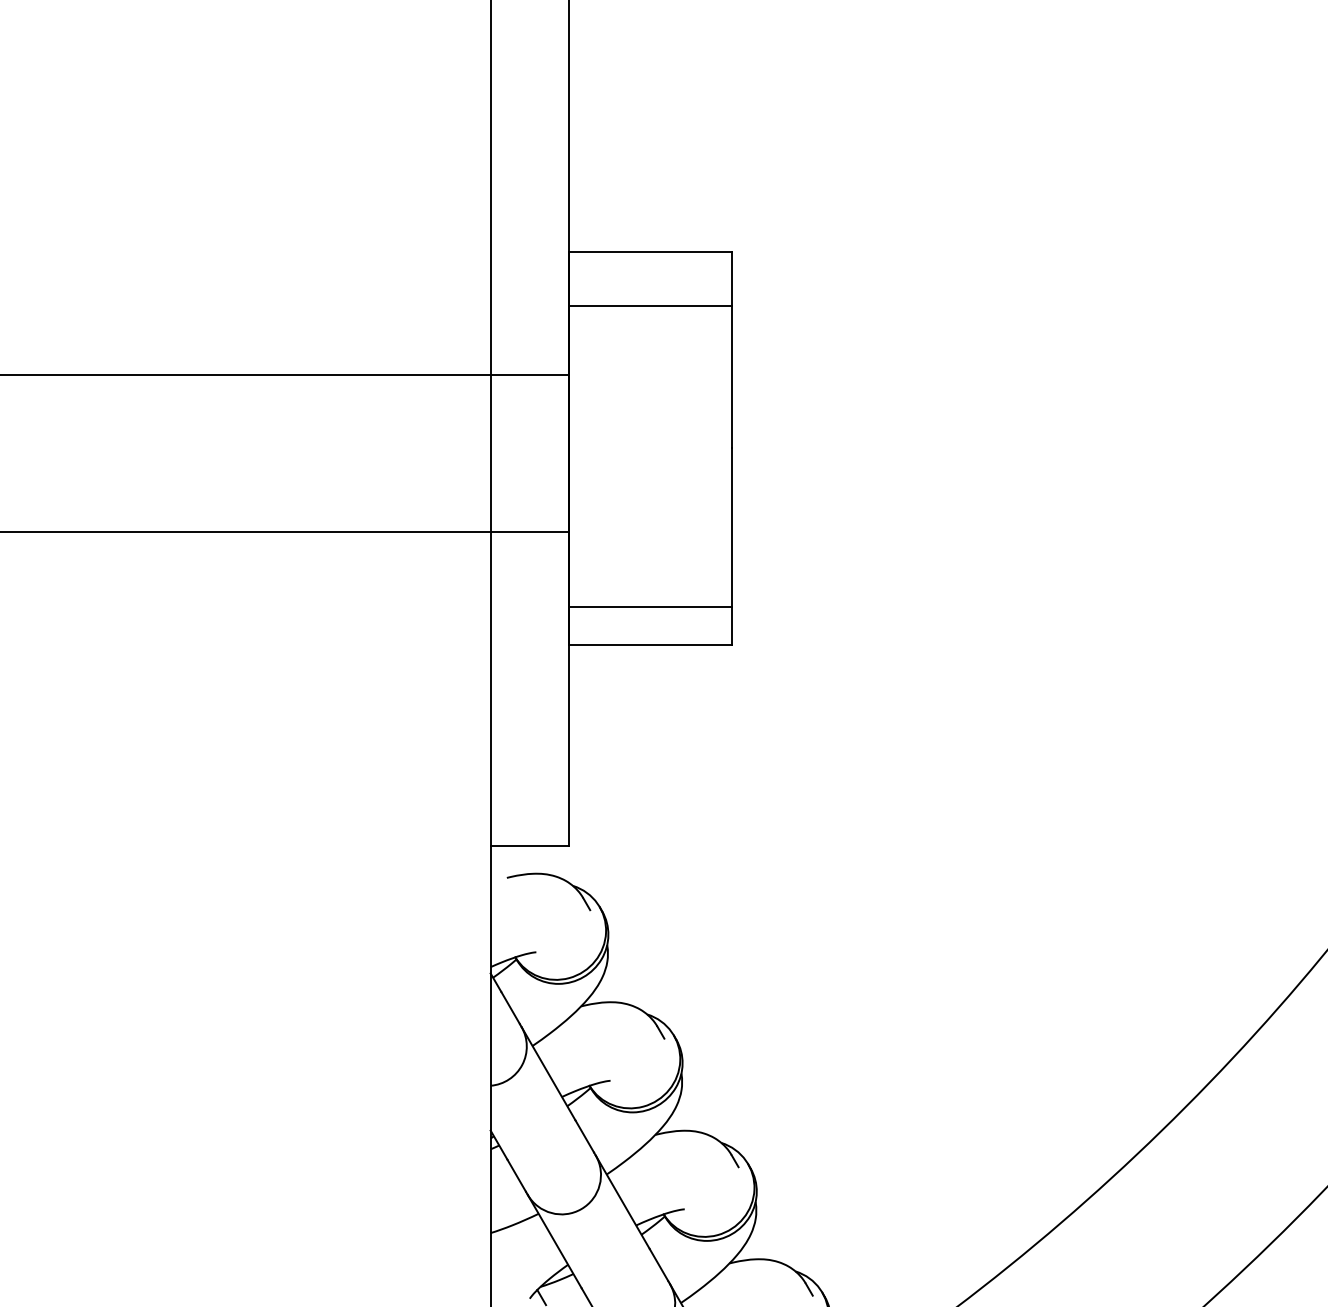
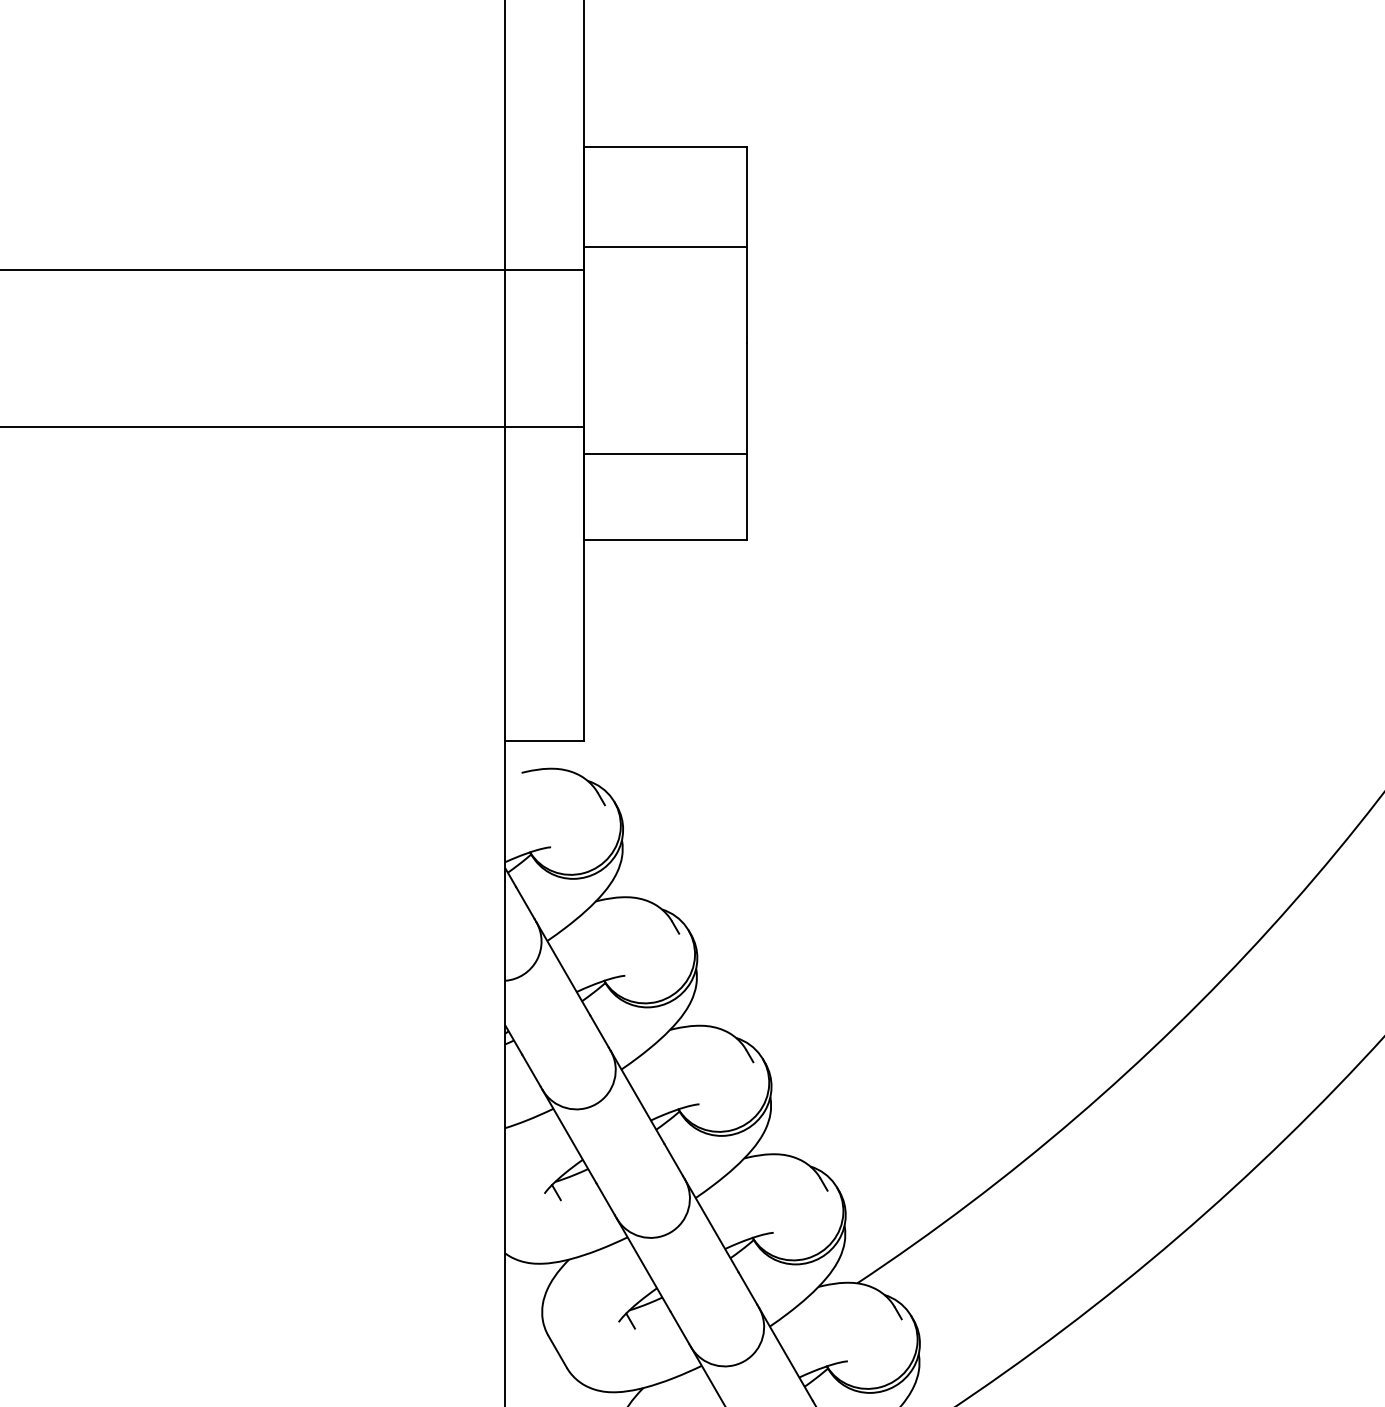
line: (649, 305) -> (664, 246), moved
line: (649, 607) -> (664, 454), moved

